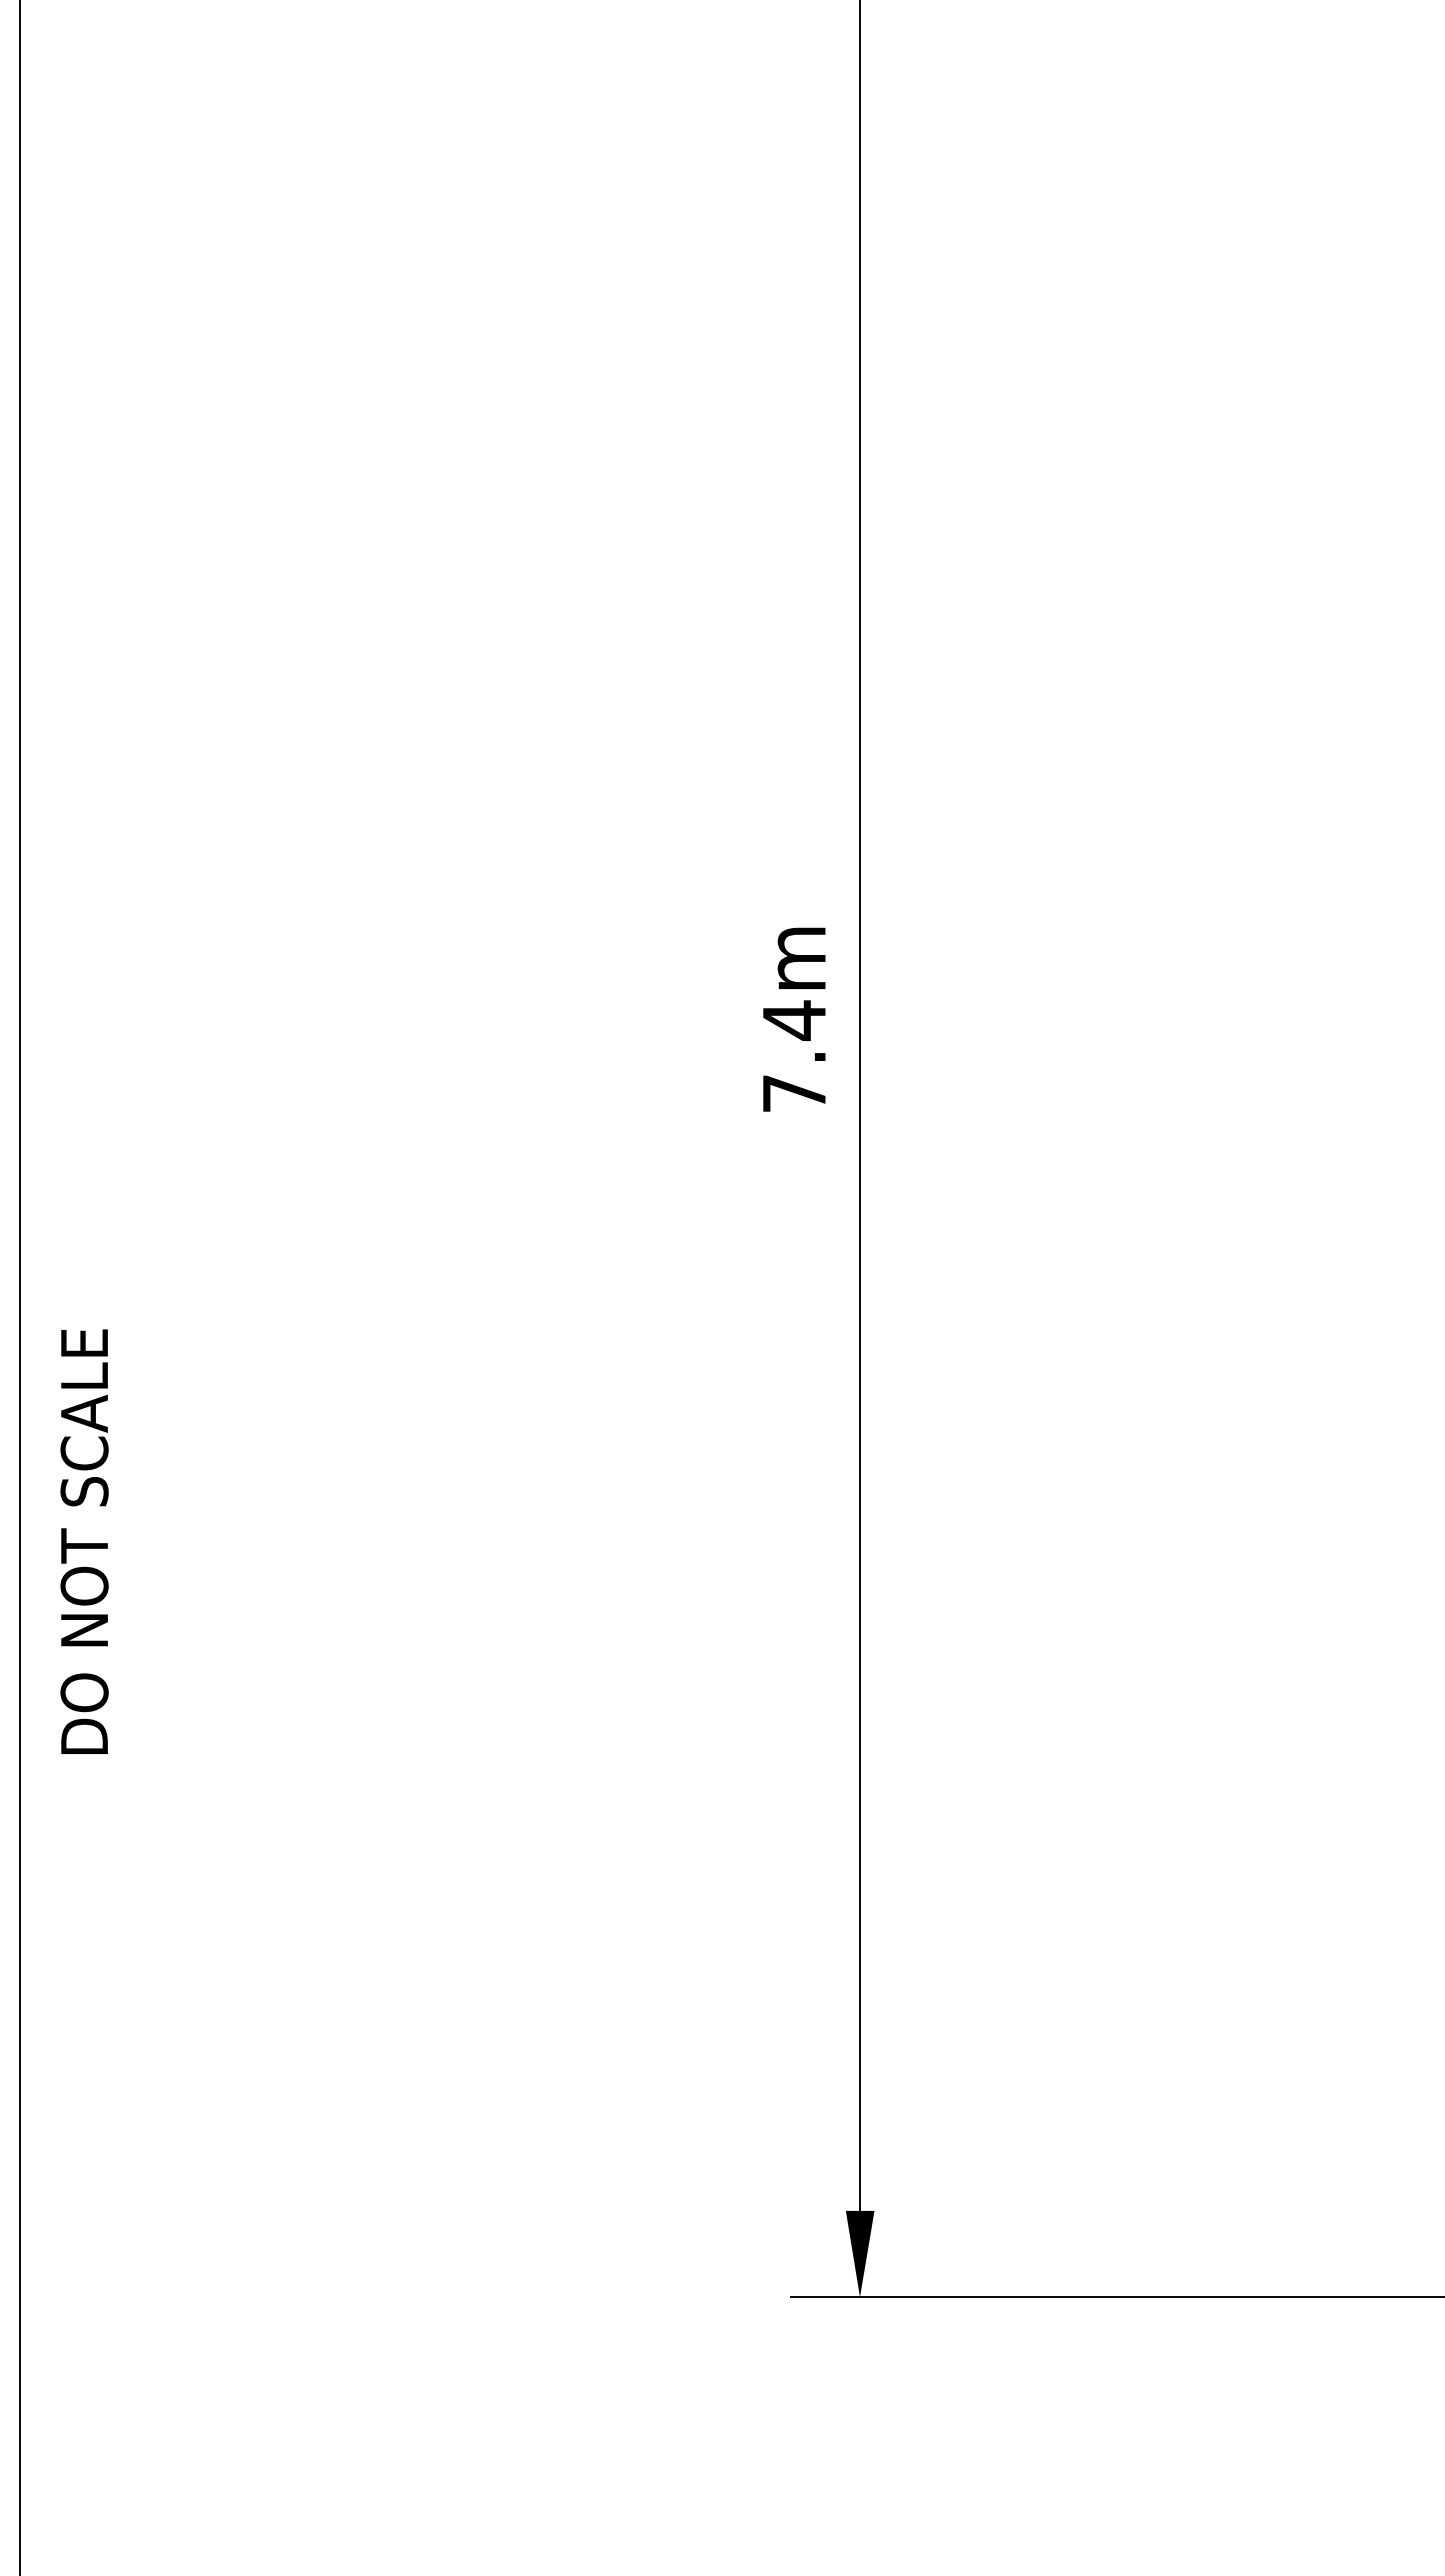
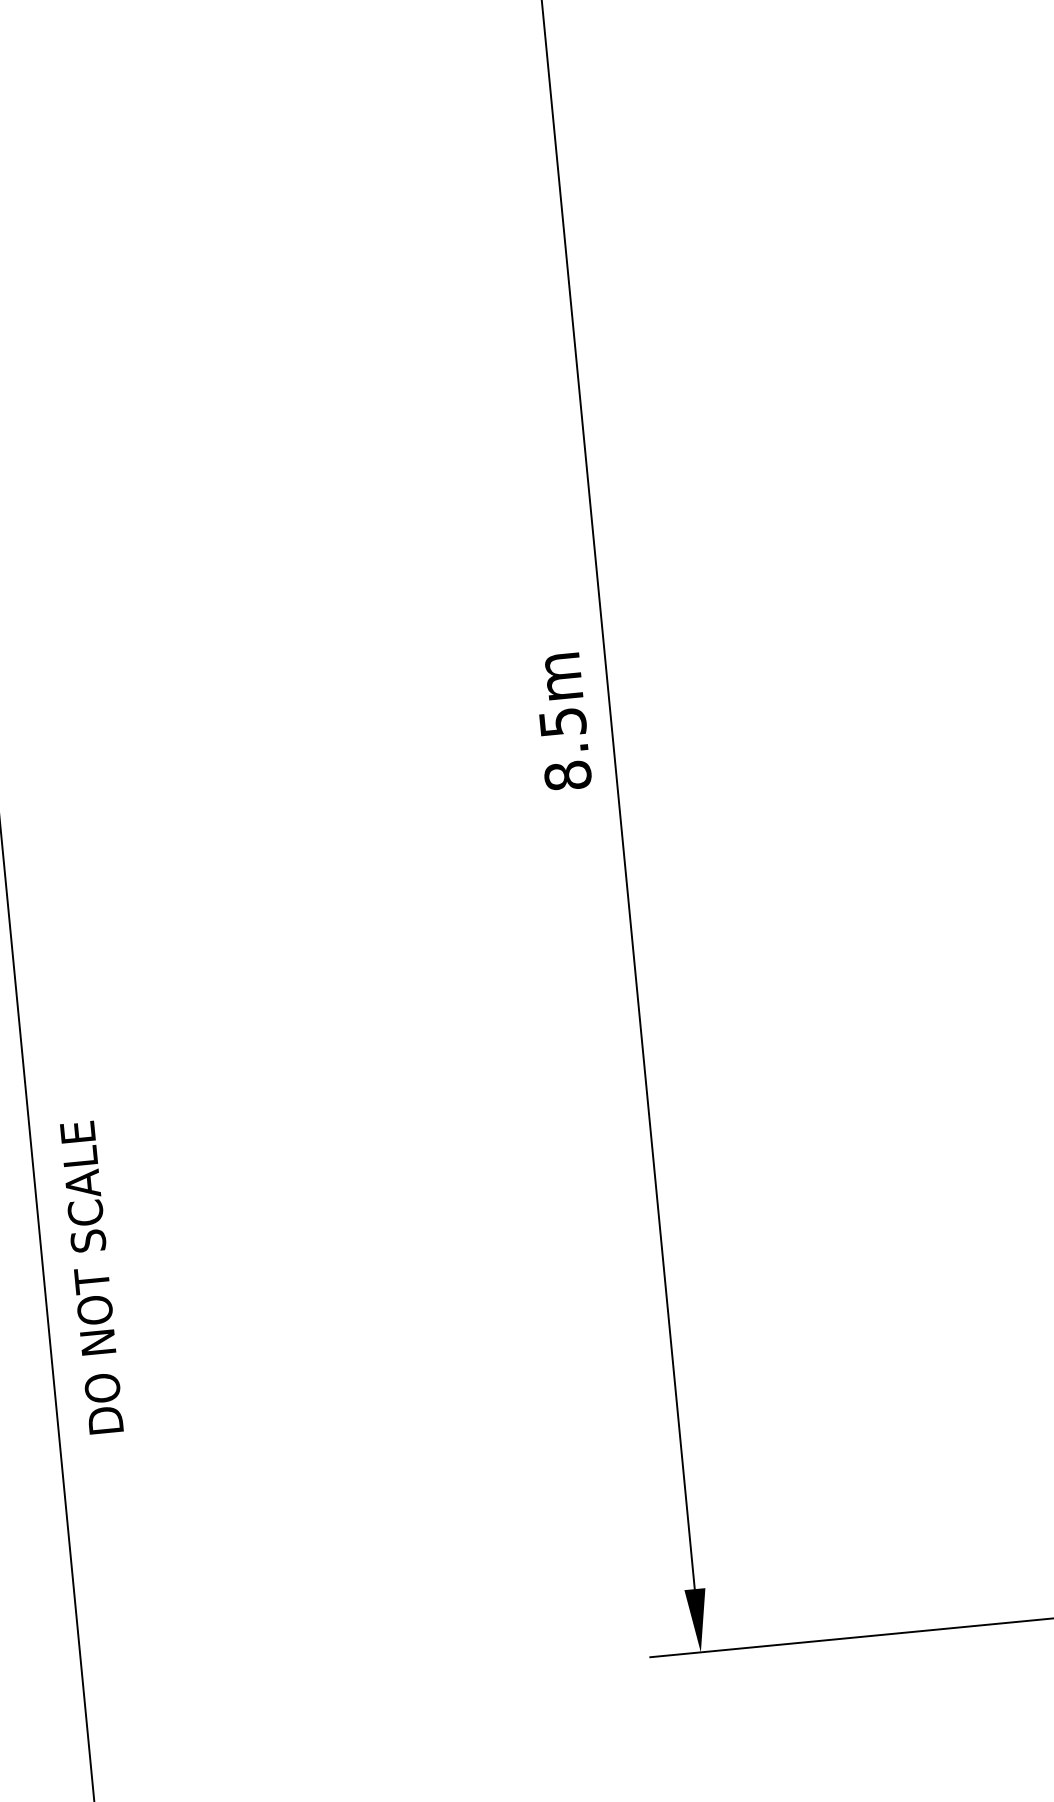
text: (794, 1056) -> (565, 748), 7.4m -> 8.5m
text: (84, 1541) -> (91, 1277), moved

